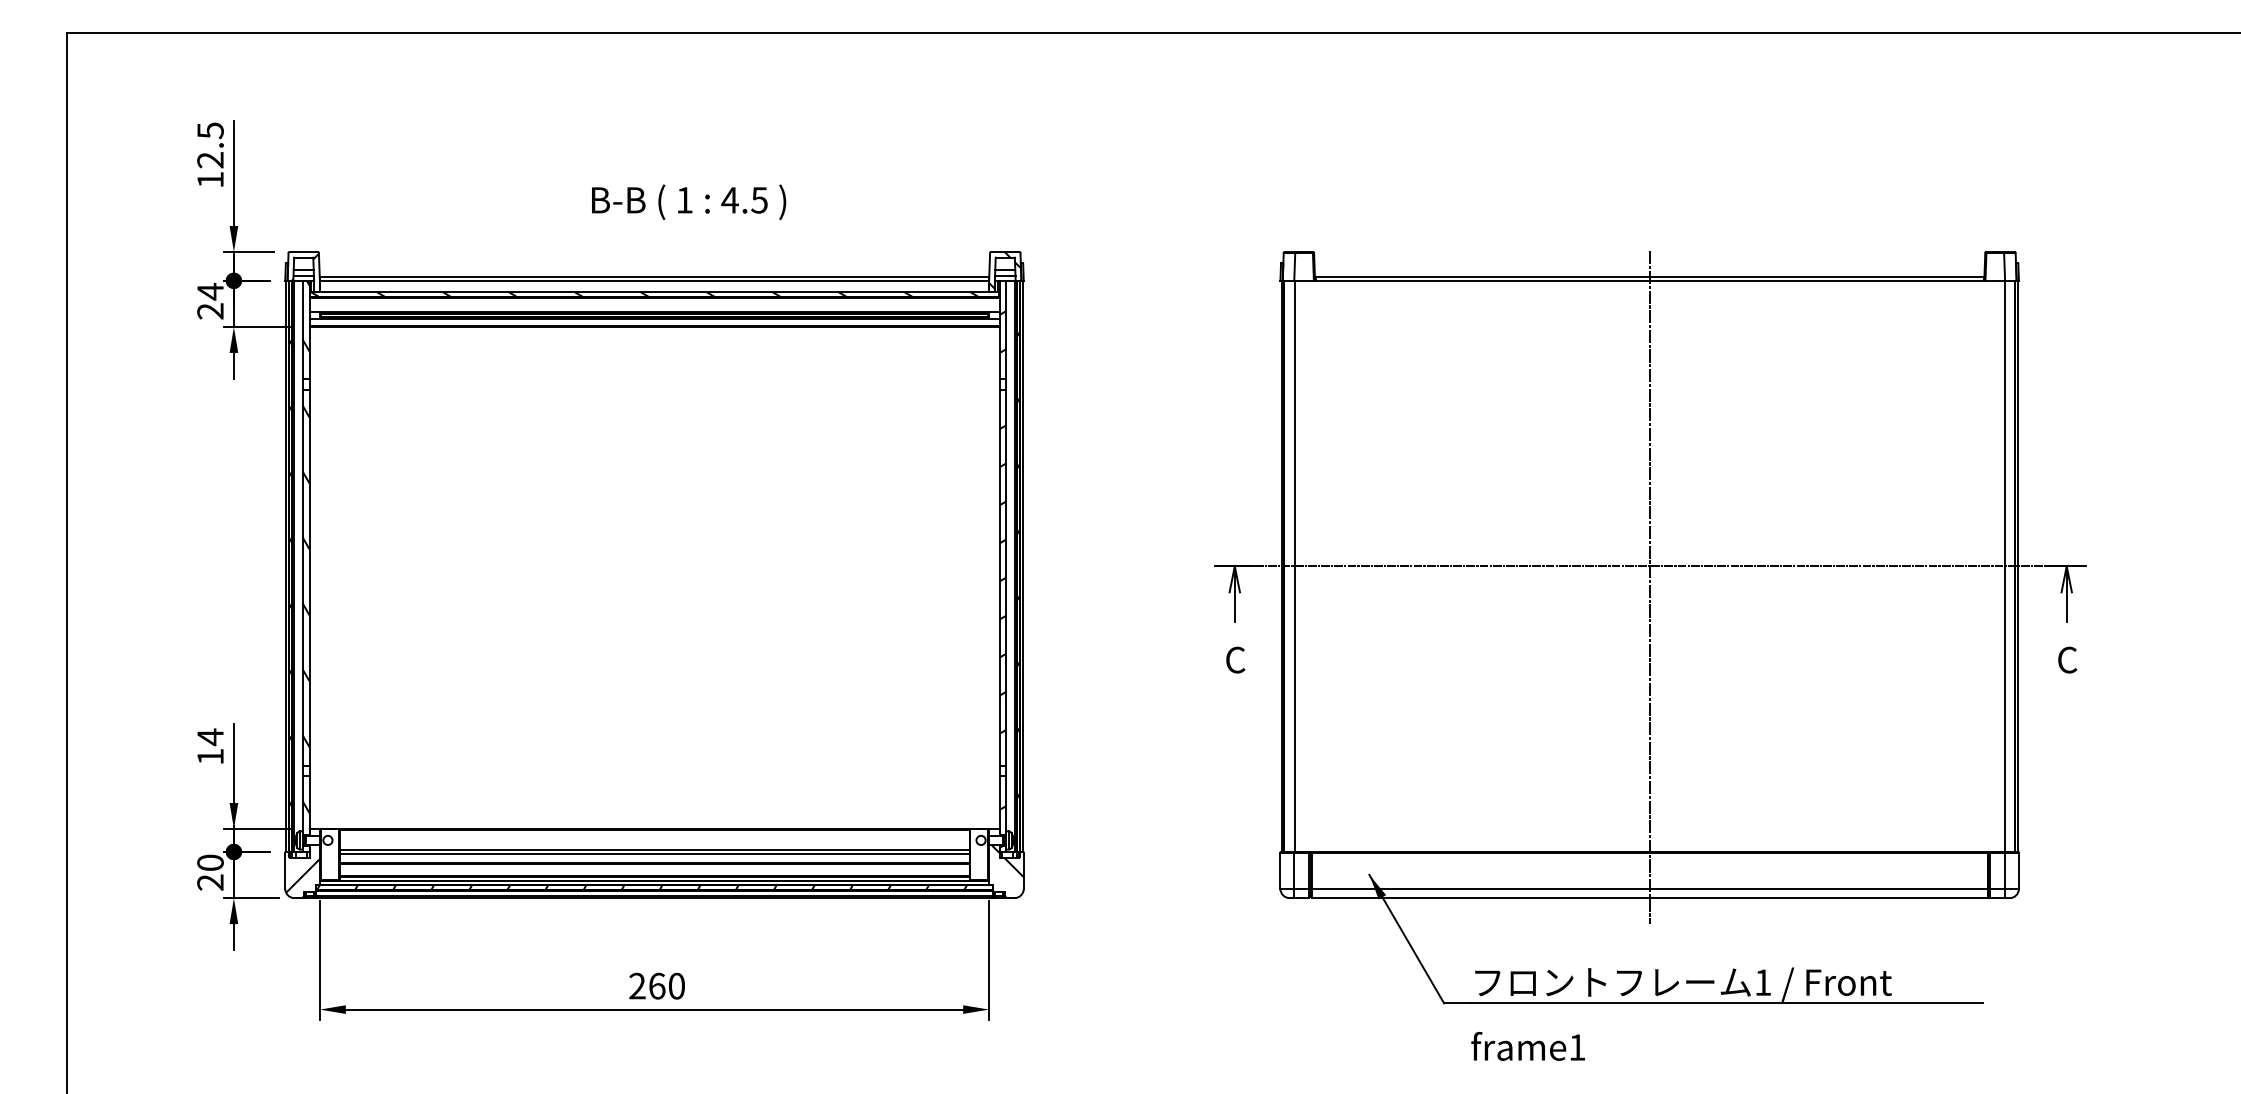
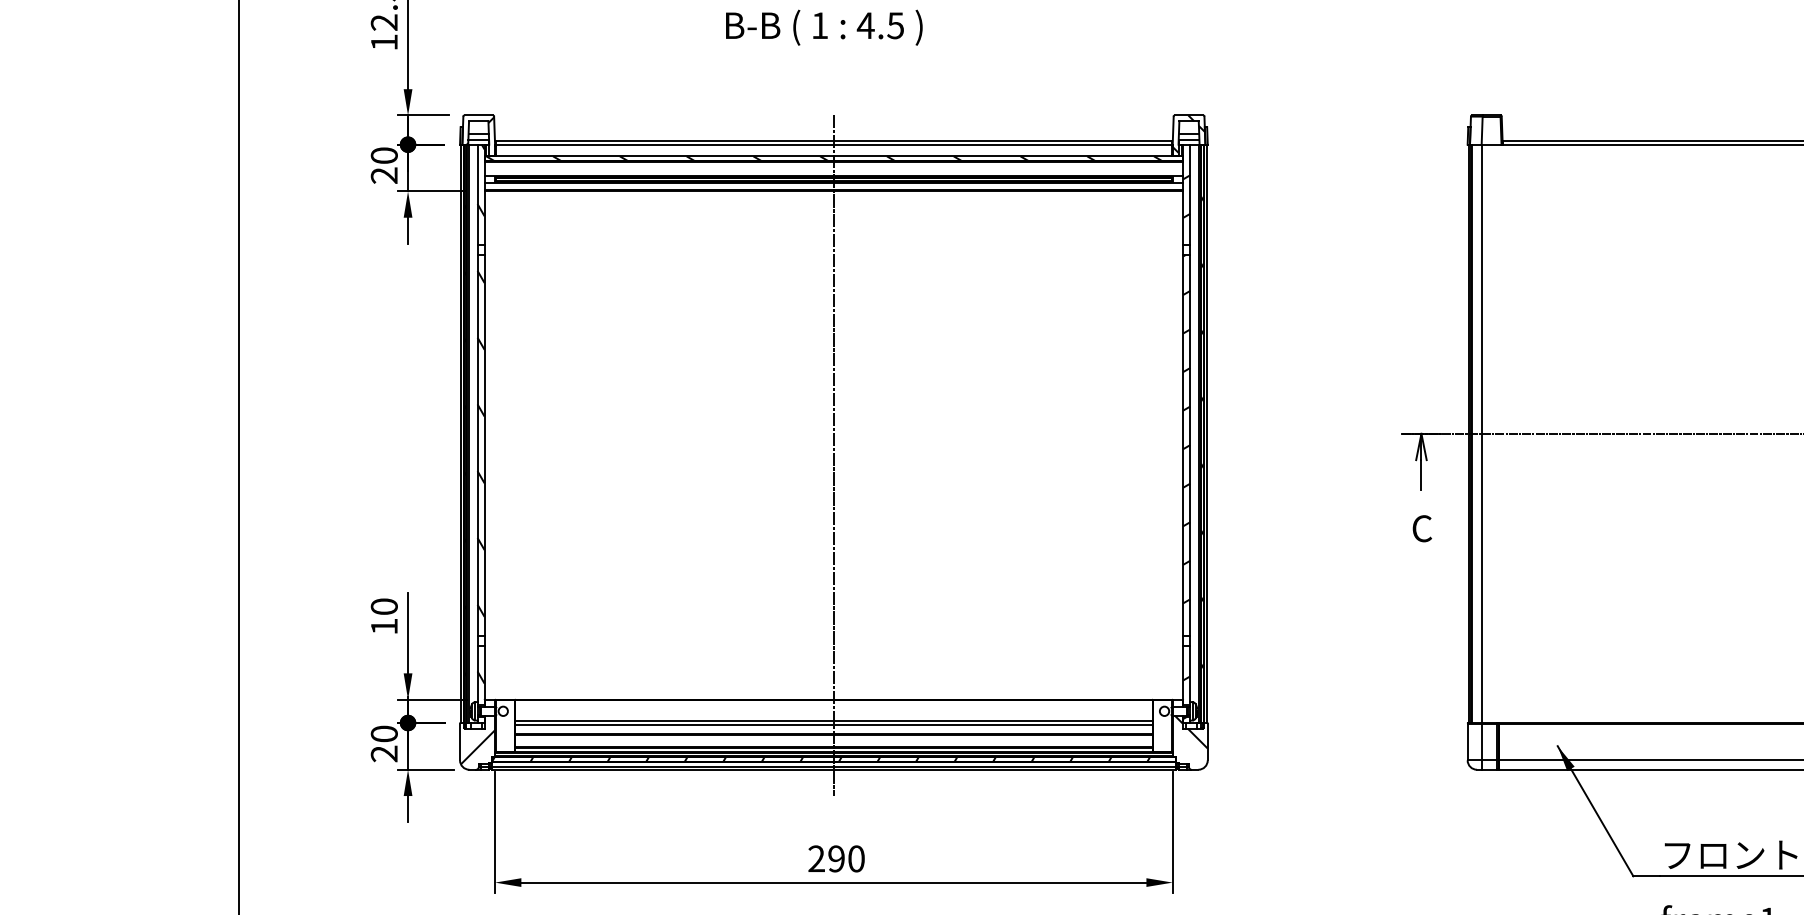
text: (689, 201) -> (824, 26), moved
text: (210, 291) -> (384, 155), 24 -> 20
line: (654, 587) -> (833, 455), added
text: (210, 737) -> (384, 607), 14 -> 10
text: (657, 985) -> (836, 858), 260 -> 290

